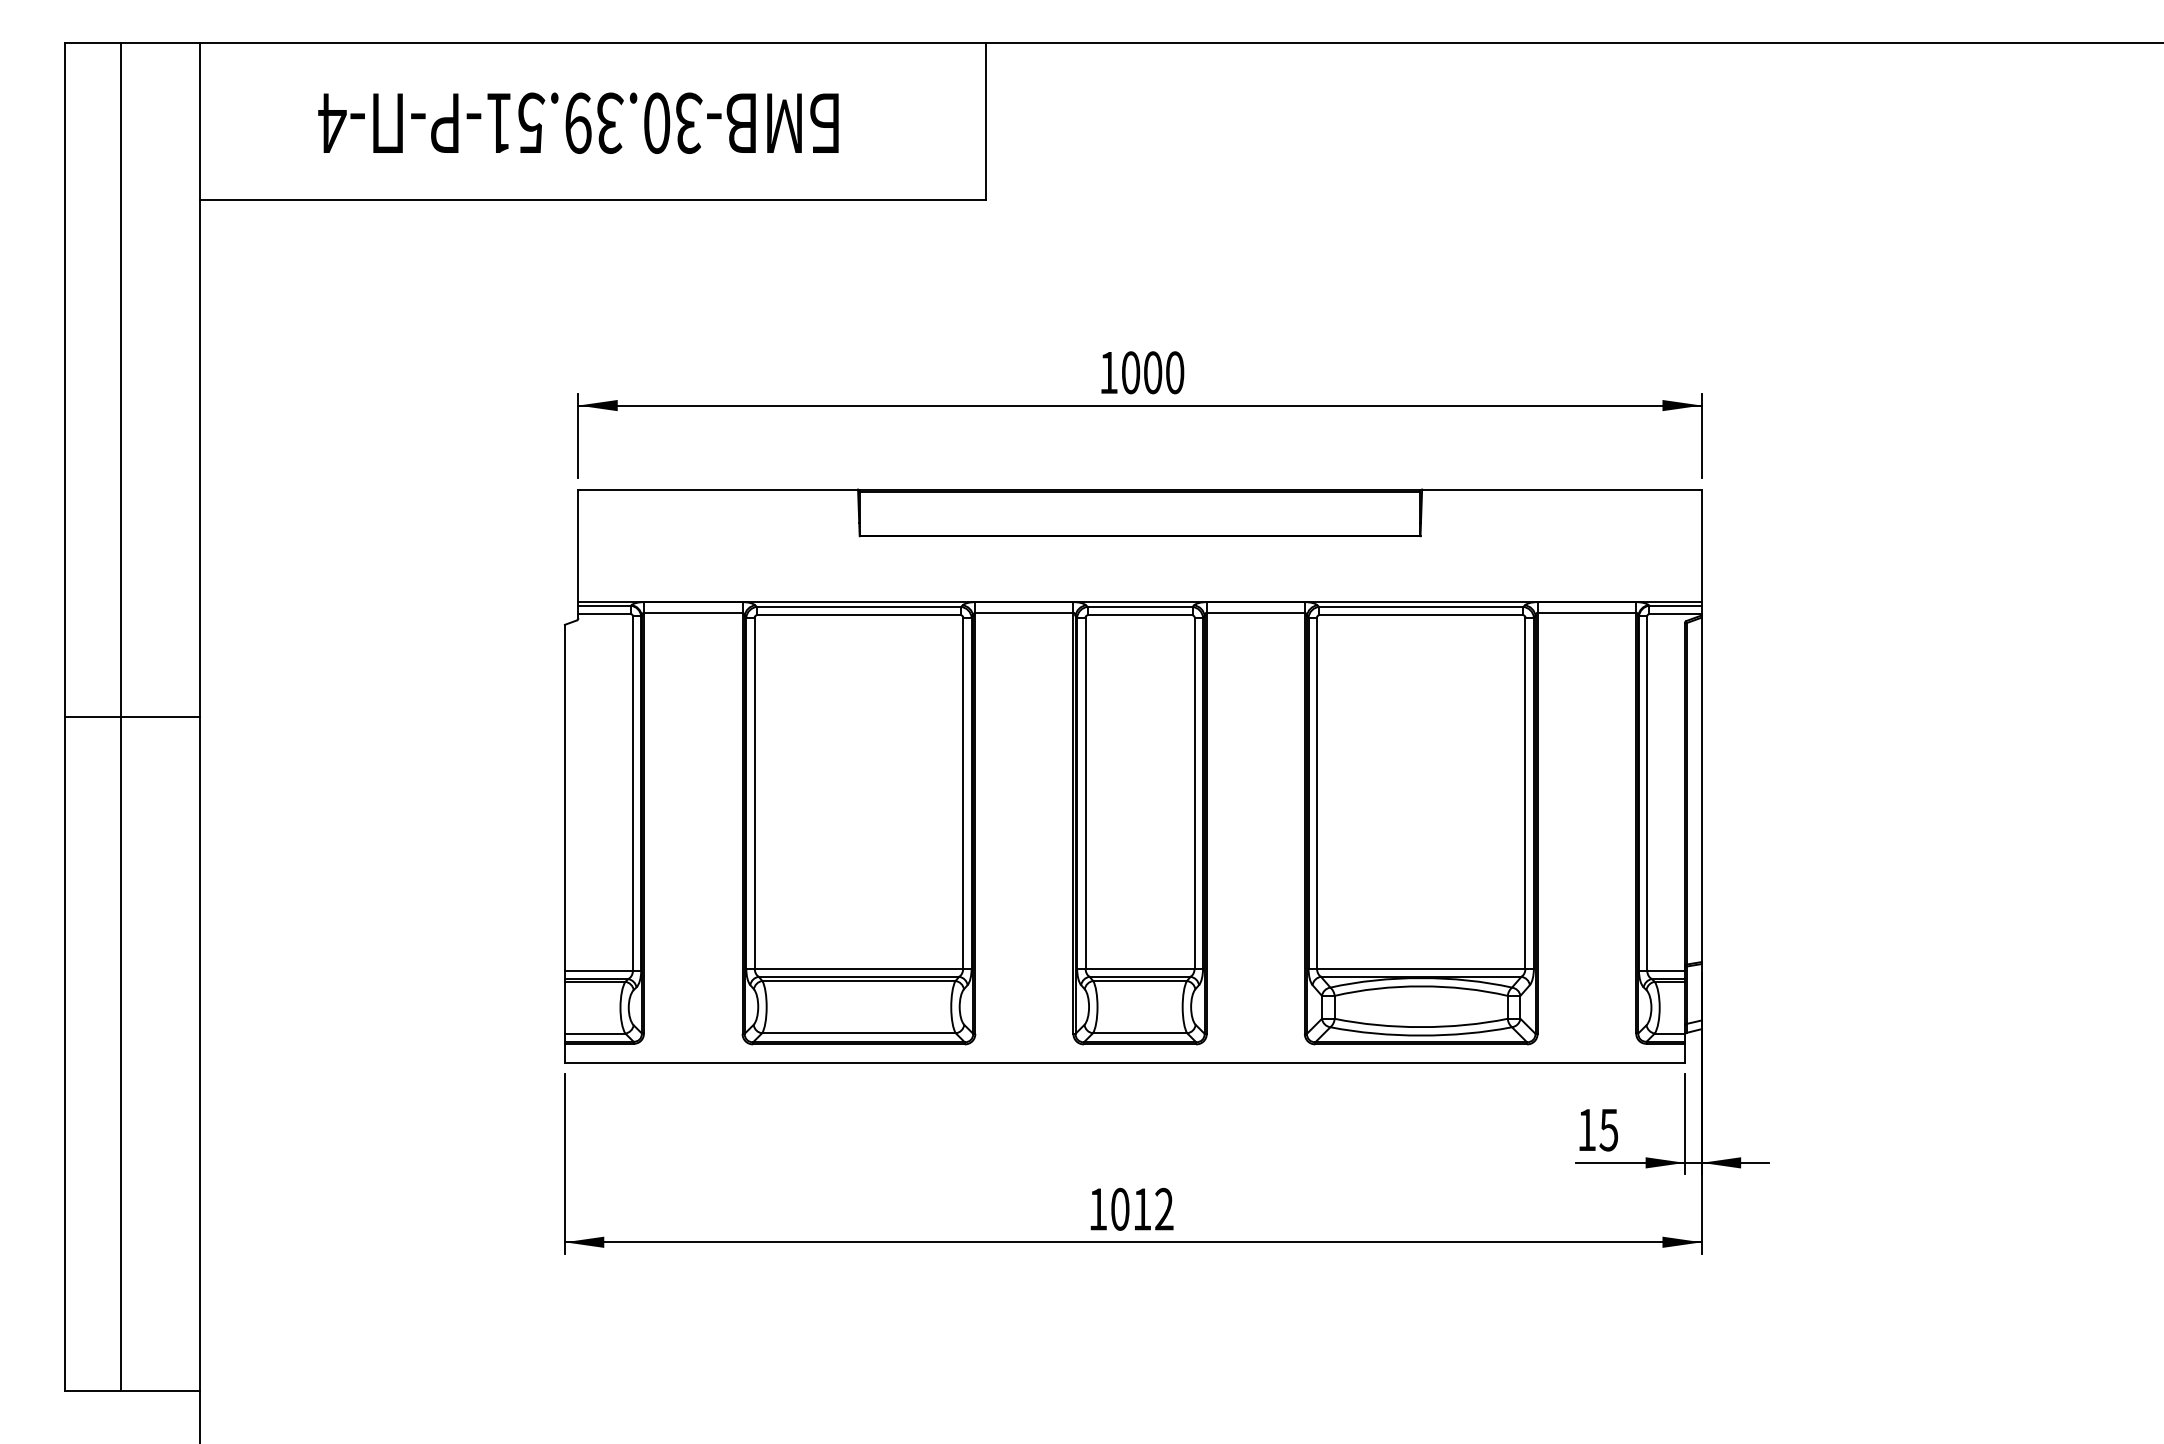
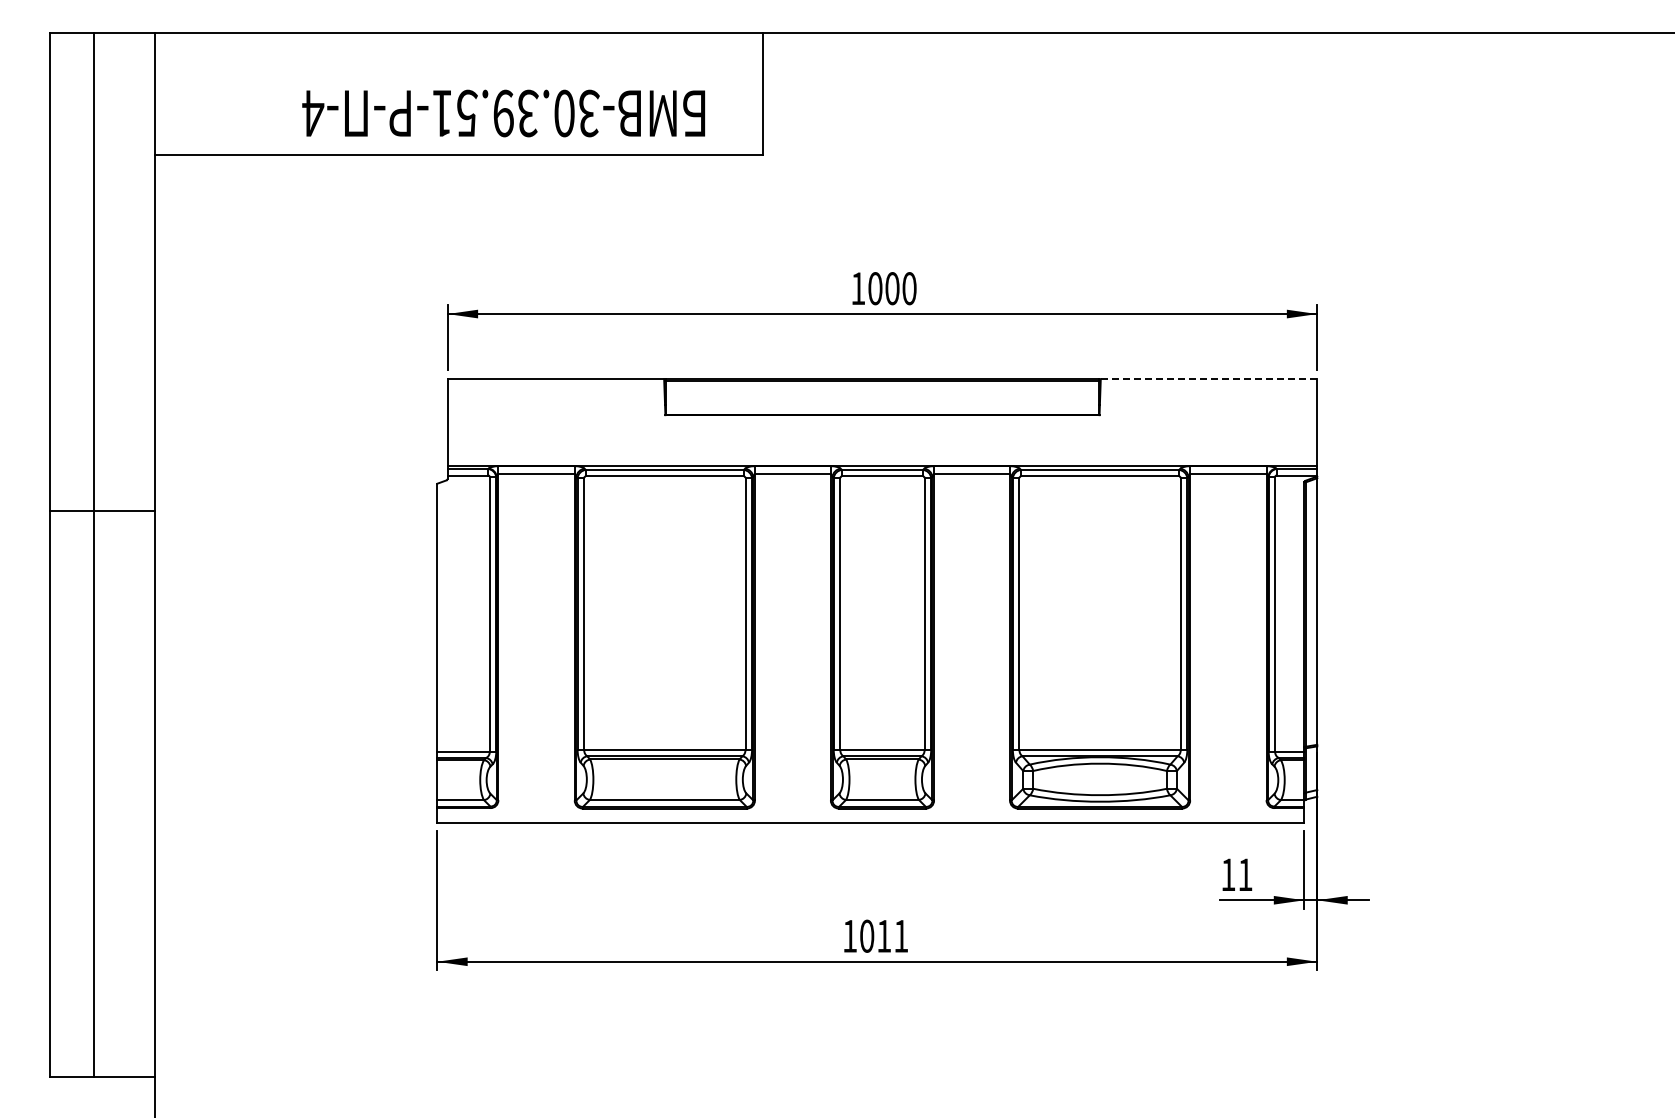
text: (578, 123) -> (503, 113), moved
line: (1561, 490) -> (1208, 379), solid -> dashed
line: (132, 717) -> (102, 511), moved
text: (1609, 1129) -> (1245, 874), 15 -> 11
text: (1164, 1208) -> (901, 935), 1012 -> 1011

